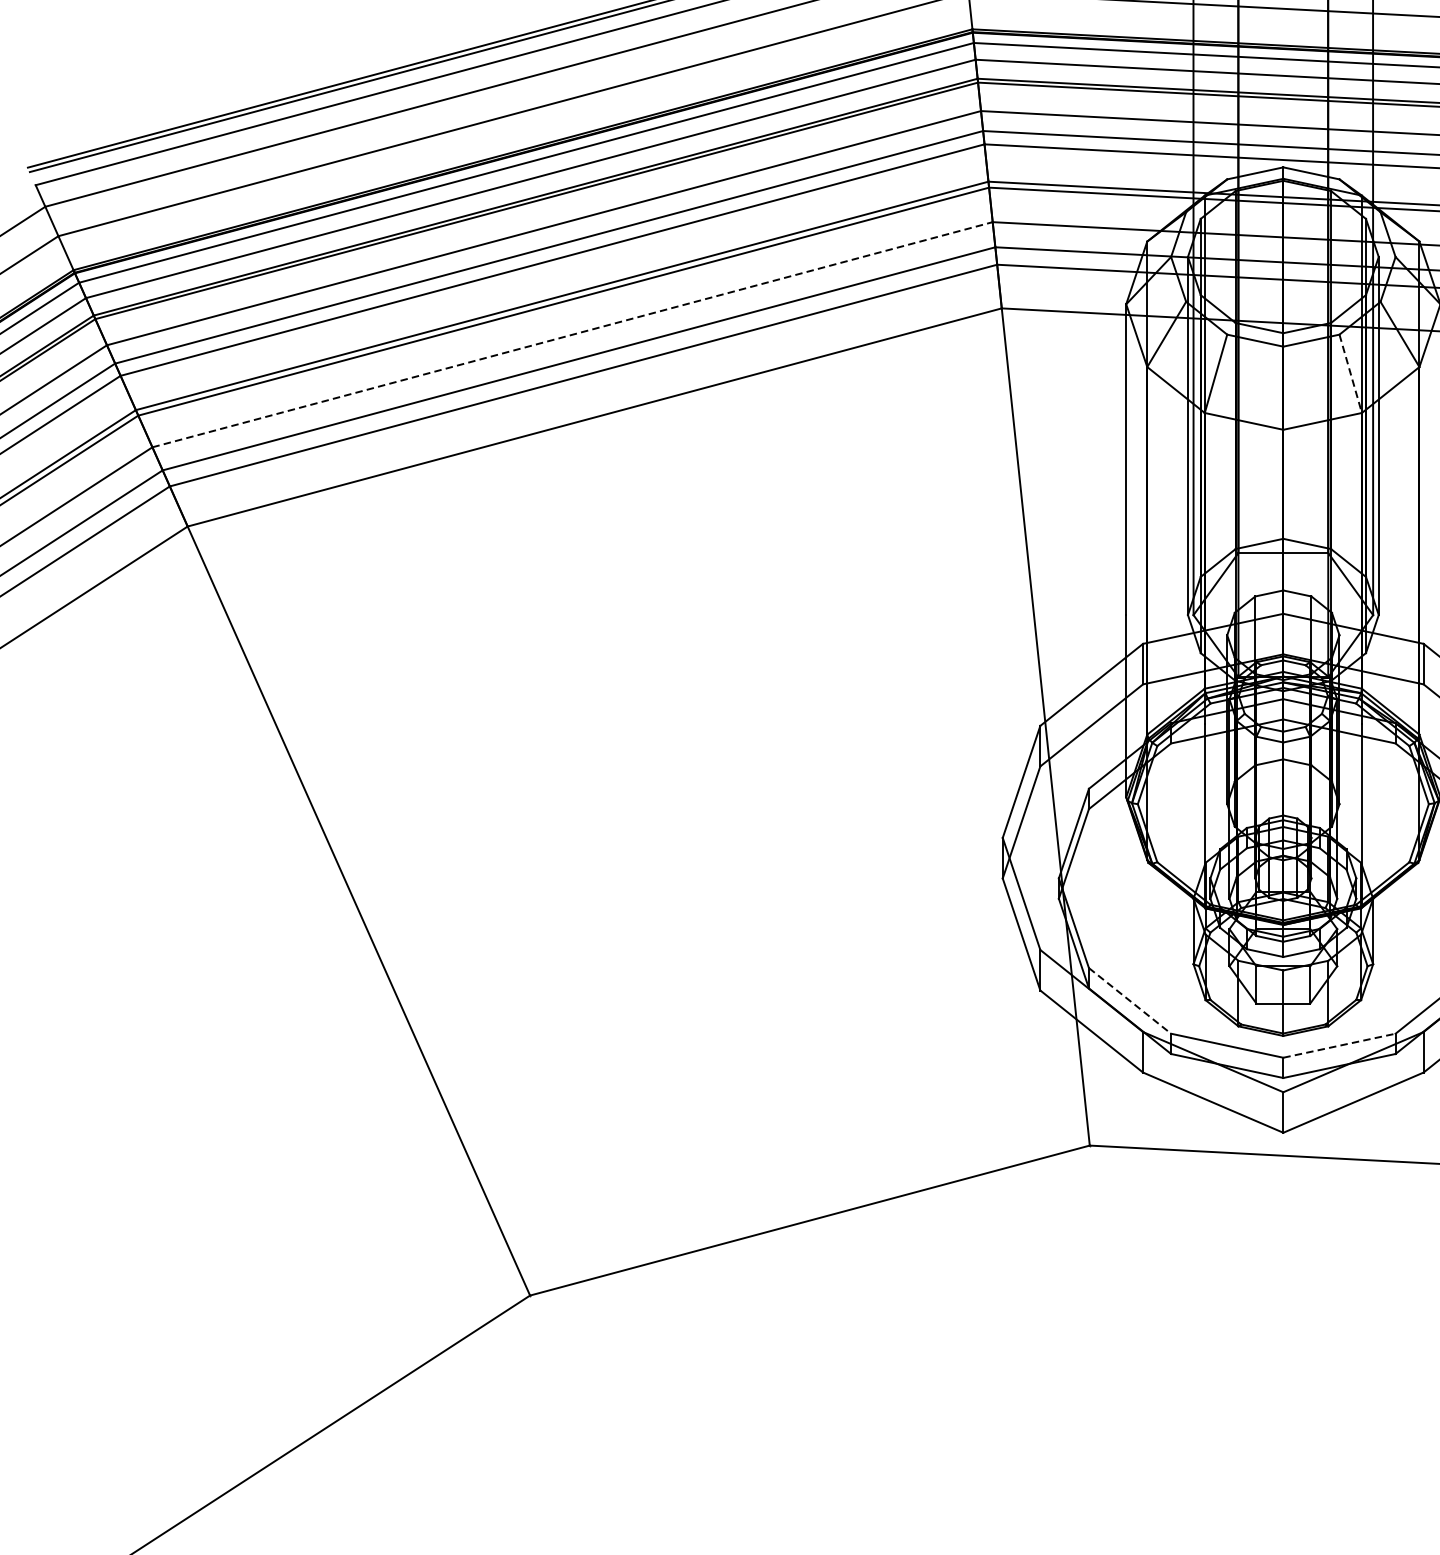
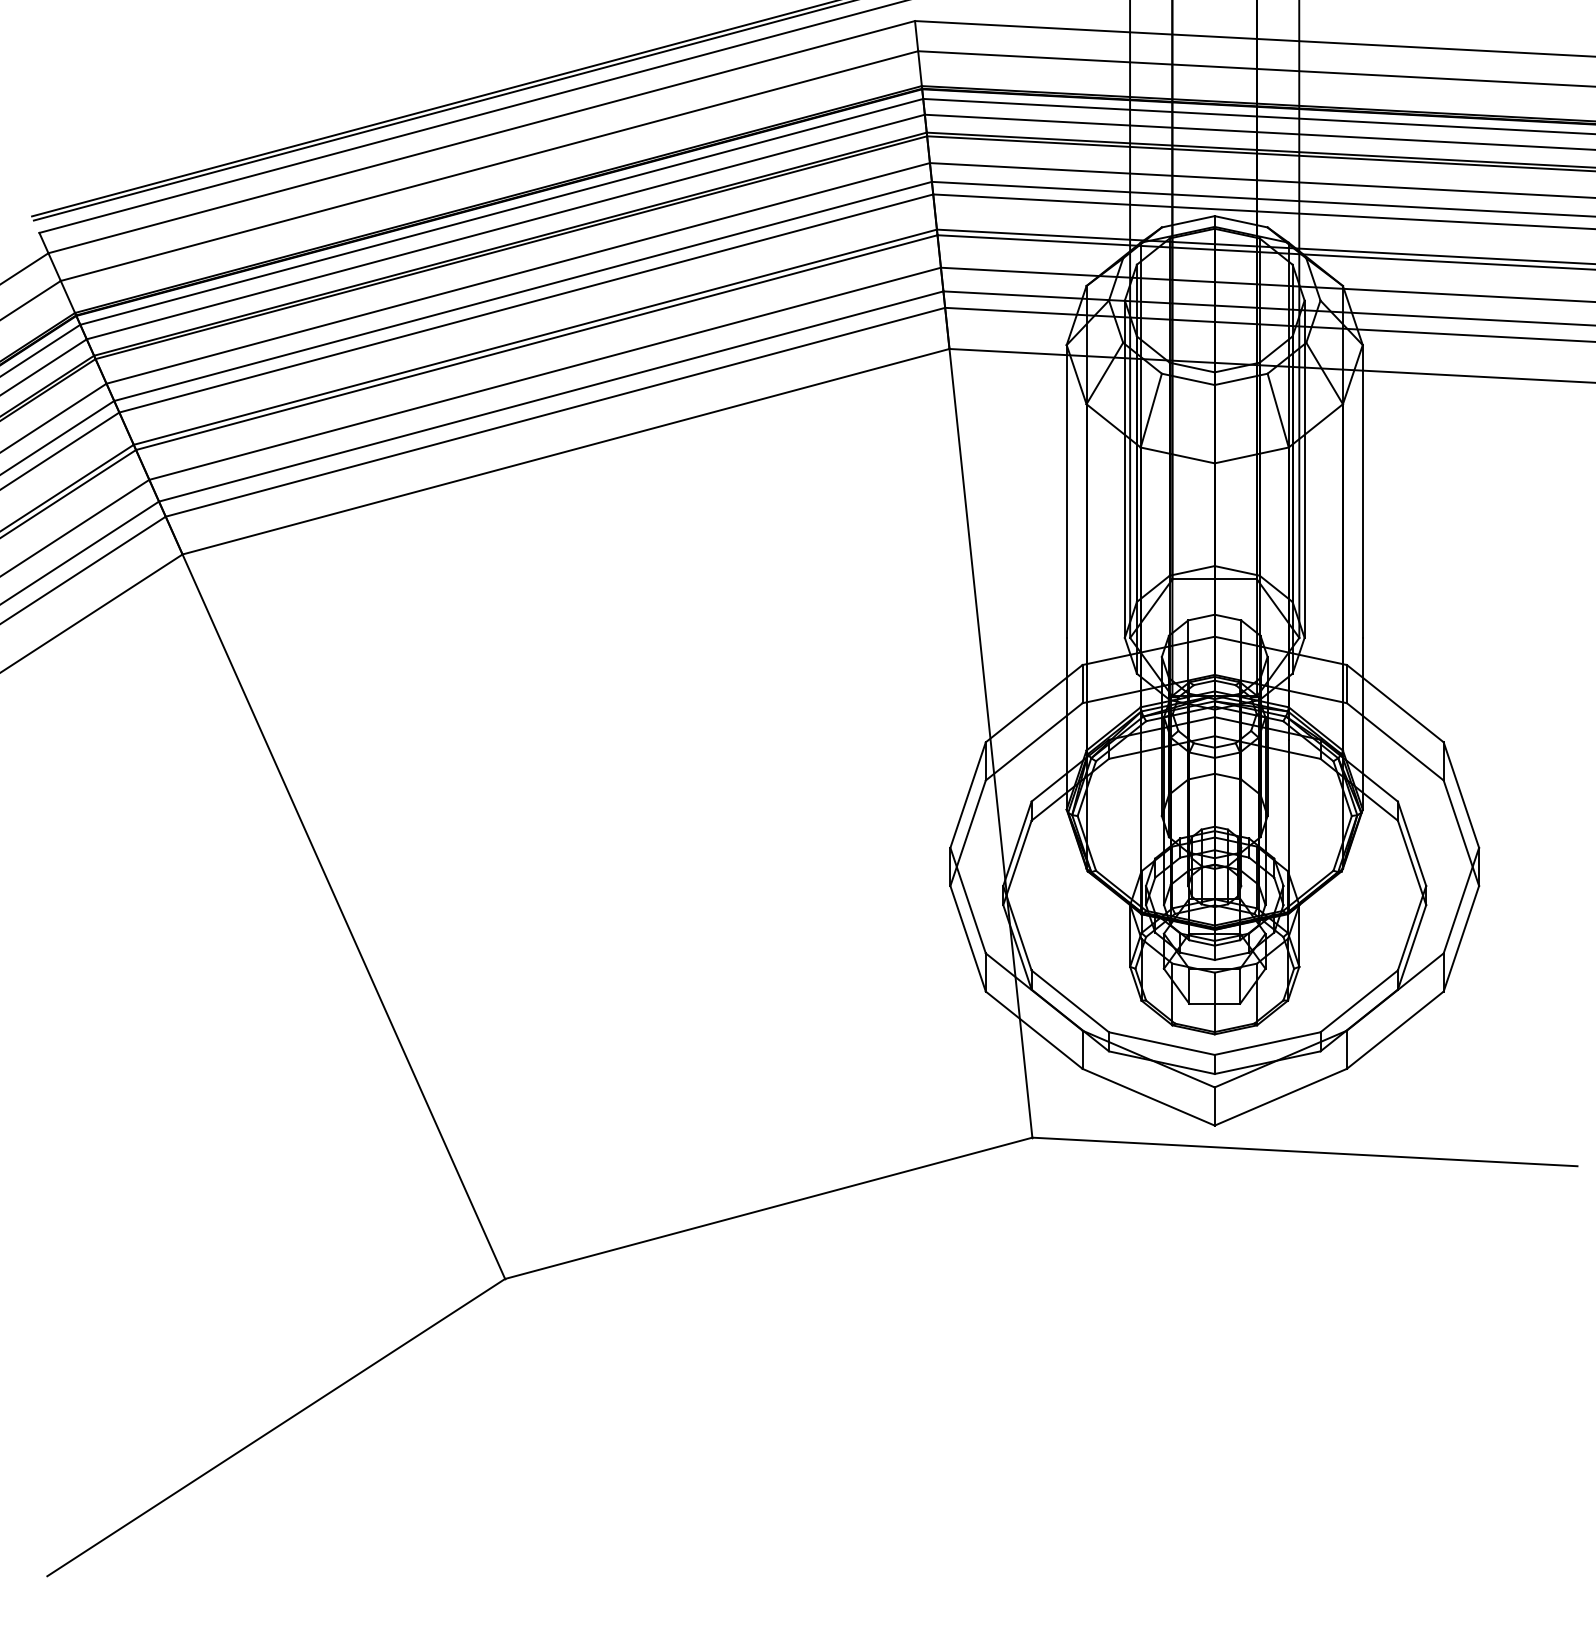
line: (572, 334) -> (545, 373), dashed -> solid
line: (1351, 374) -> (1278, 411), dashed -> solid
line: (1130, 1001) -> (1070, 1001), dashed -> solid
line: (1340, 1045) -> (1268, 1043), dashed -> solid

